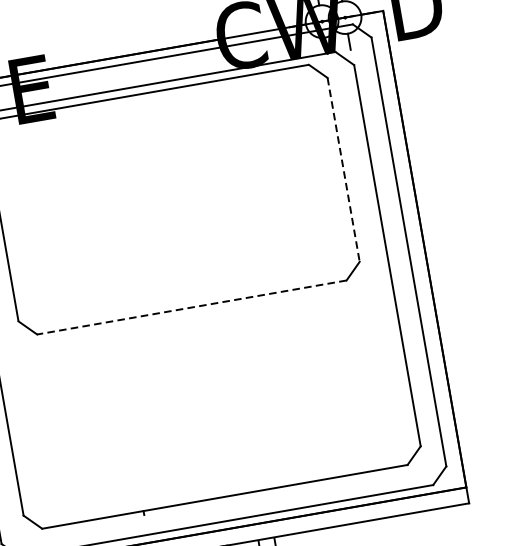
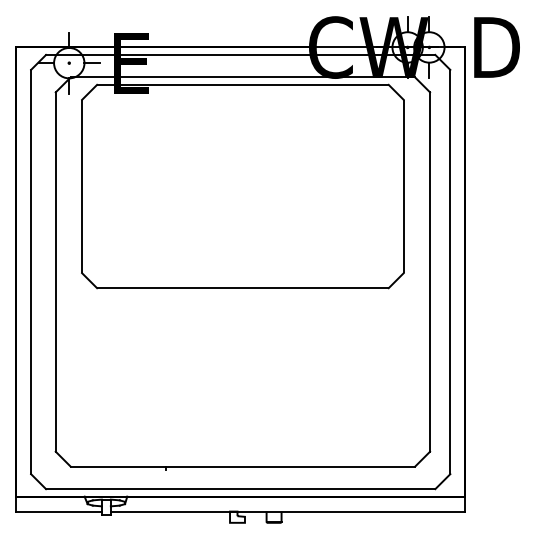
line: (343, 169) -> (403, 186), dashed -> solid
line: (191, 307) -> (242, 288), dashed -> solid

